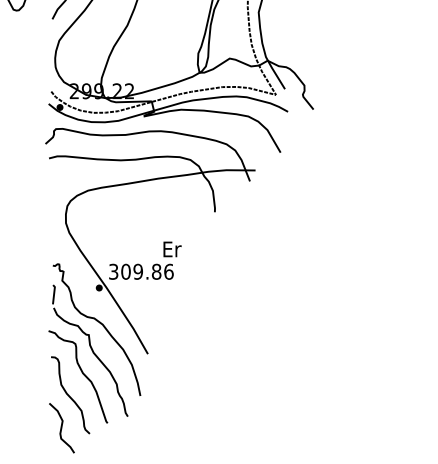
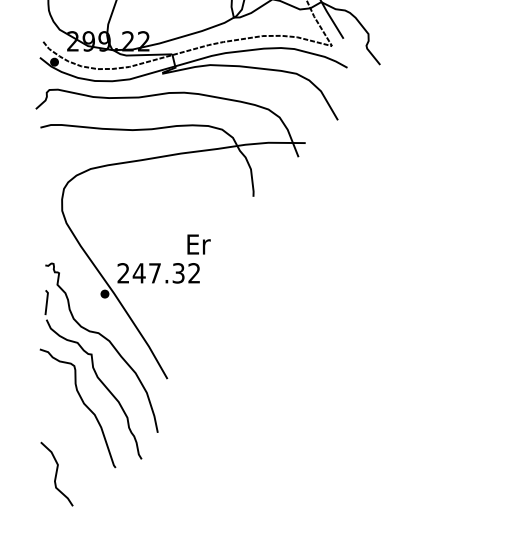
text: (141, 271) -> (159, 272), 309.86 -> 247.32
curve: (69, 395) -> (66, 432), removed

